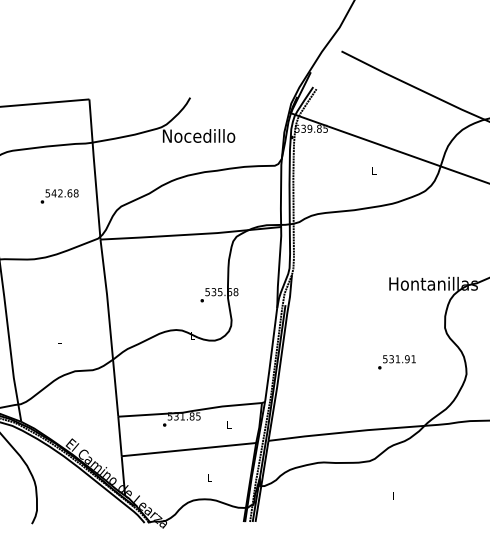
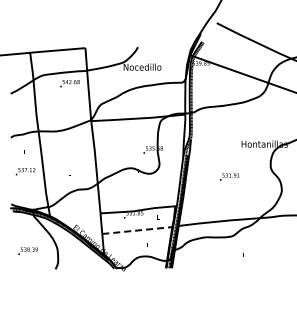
text: (58, 196) -> (69, 83), moved
text: (396, 361) -> (229, 176), moved
line: (189, 449) -> (137, 230), solid -> dashed

